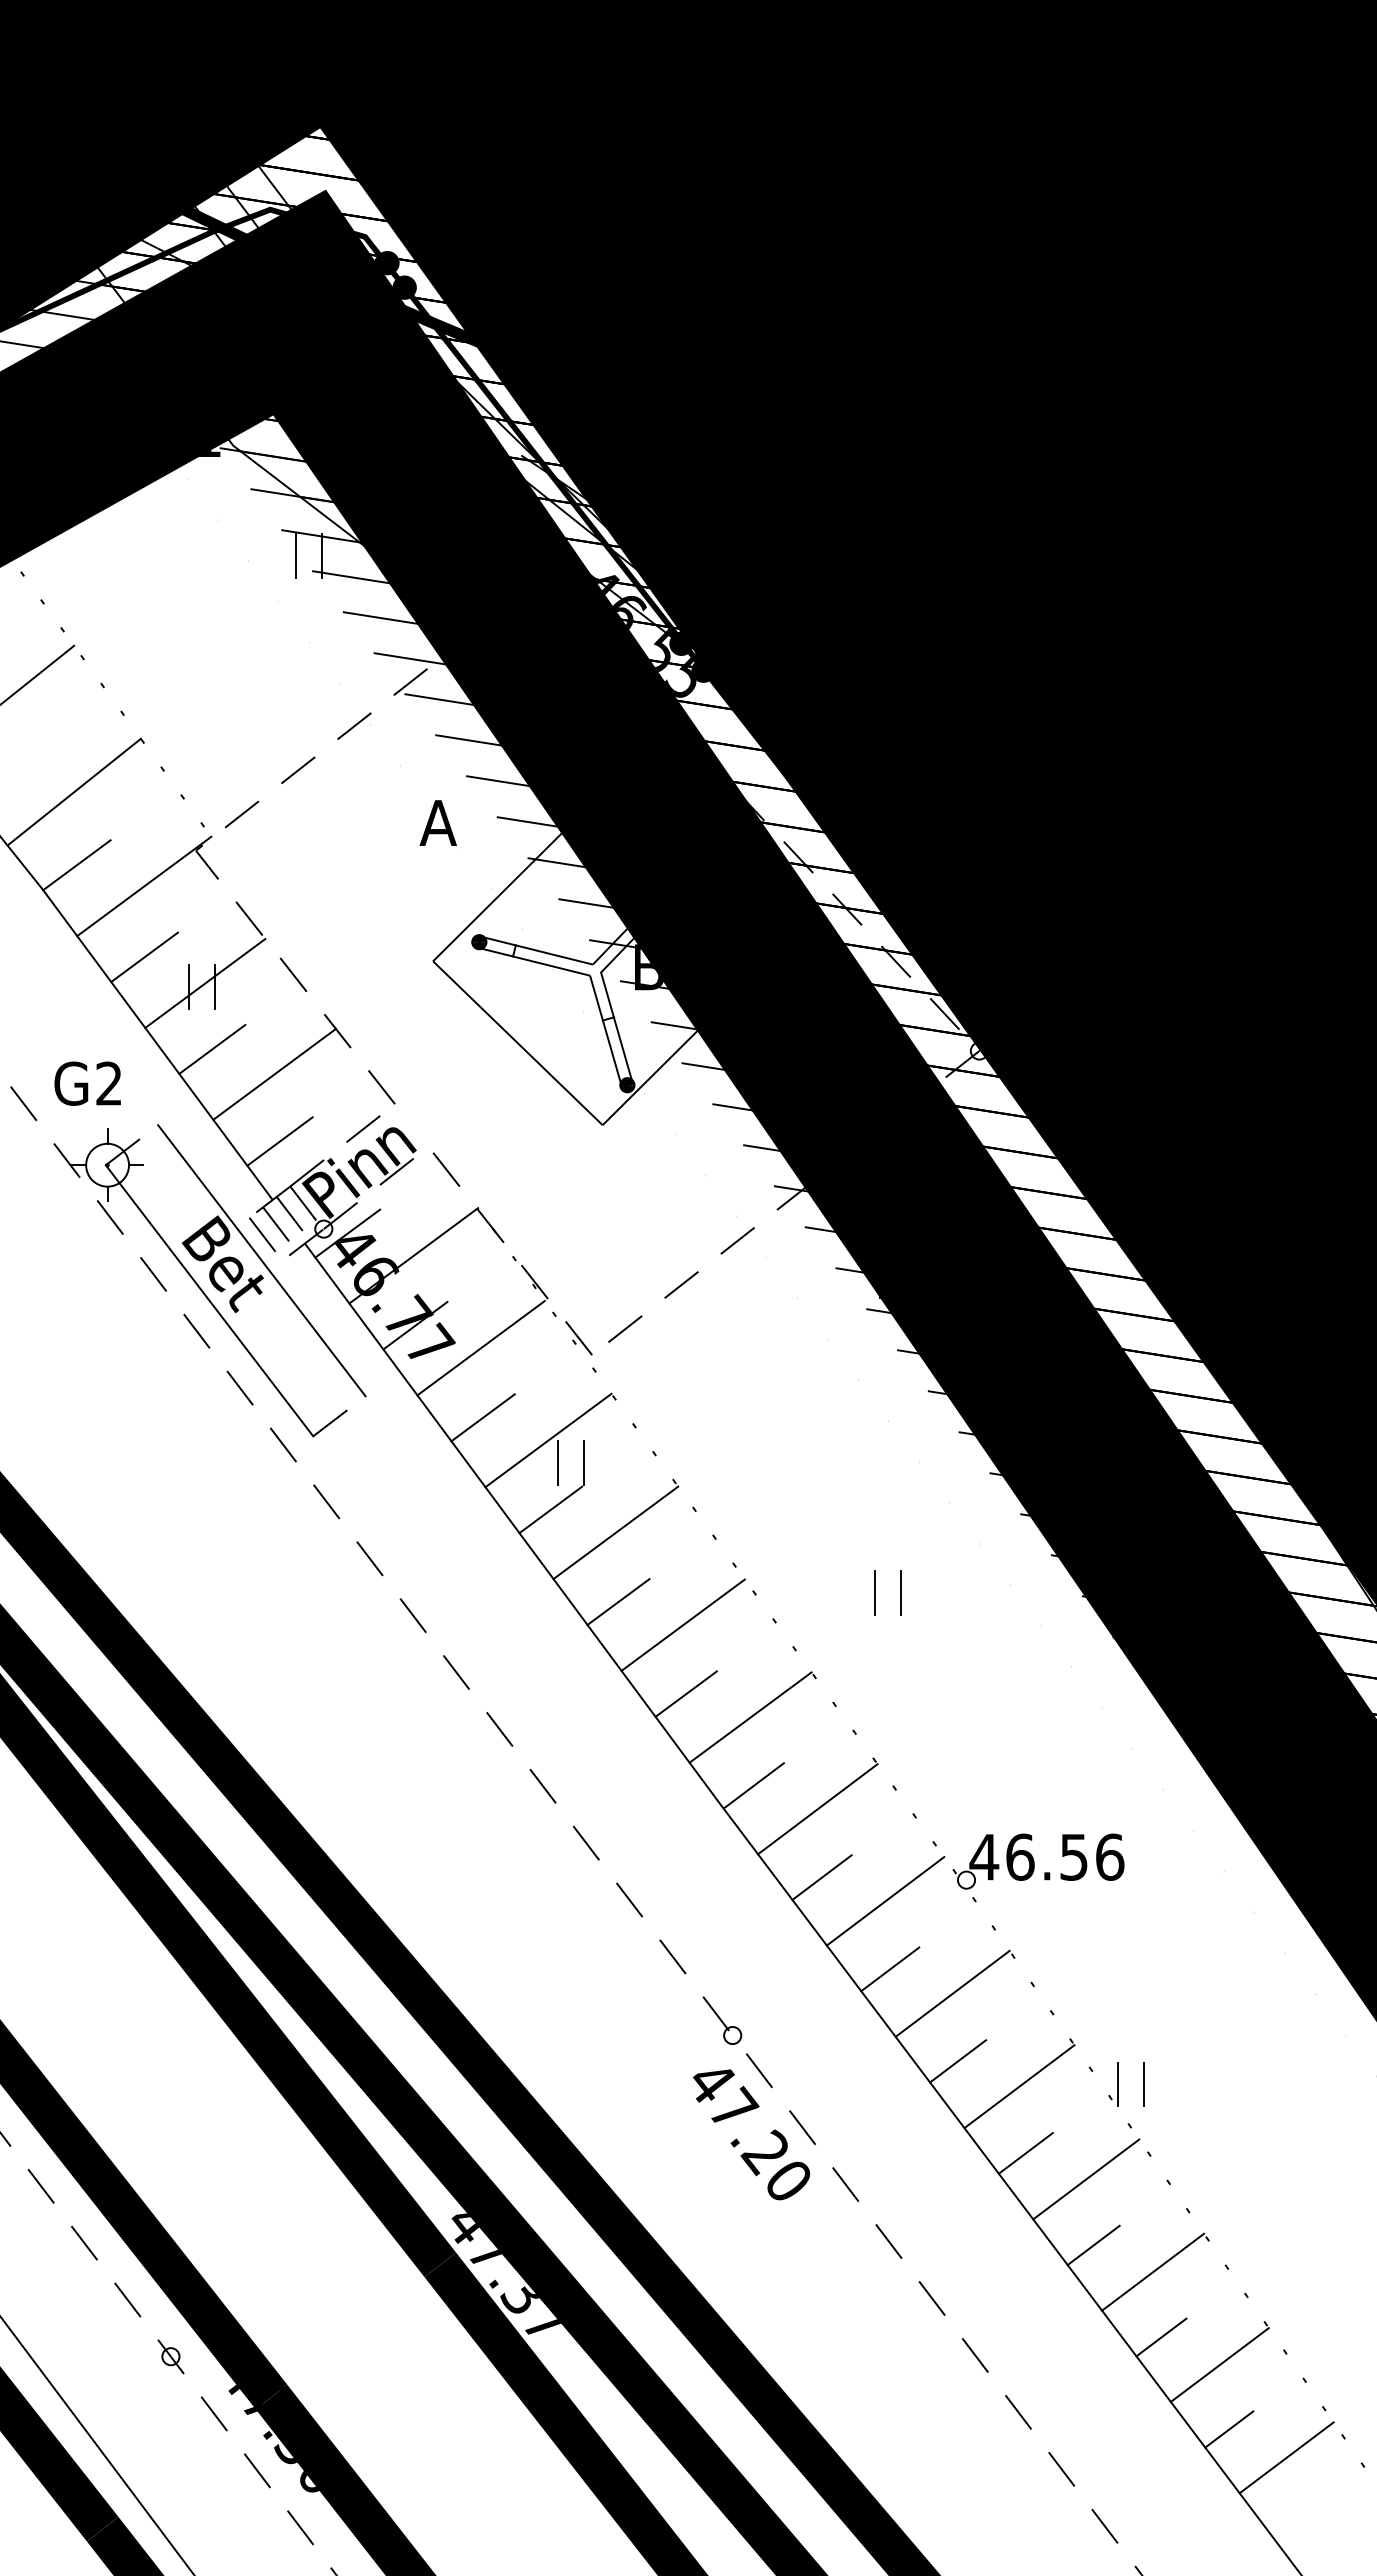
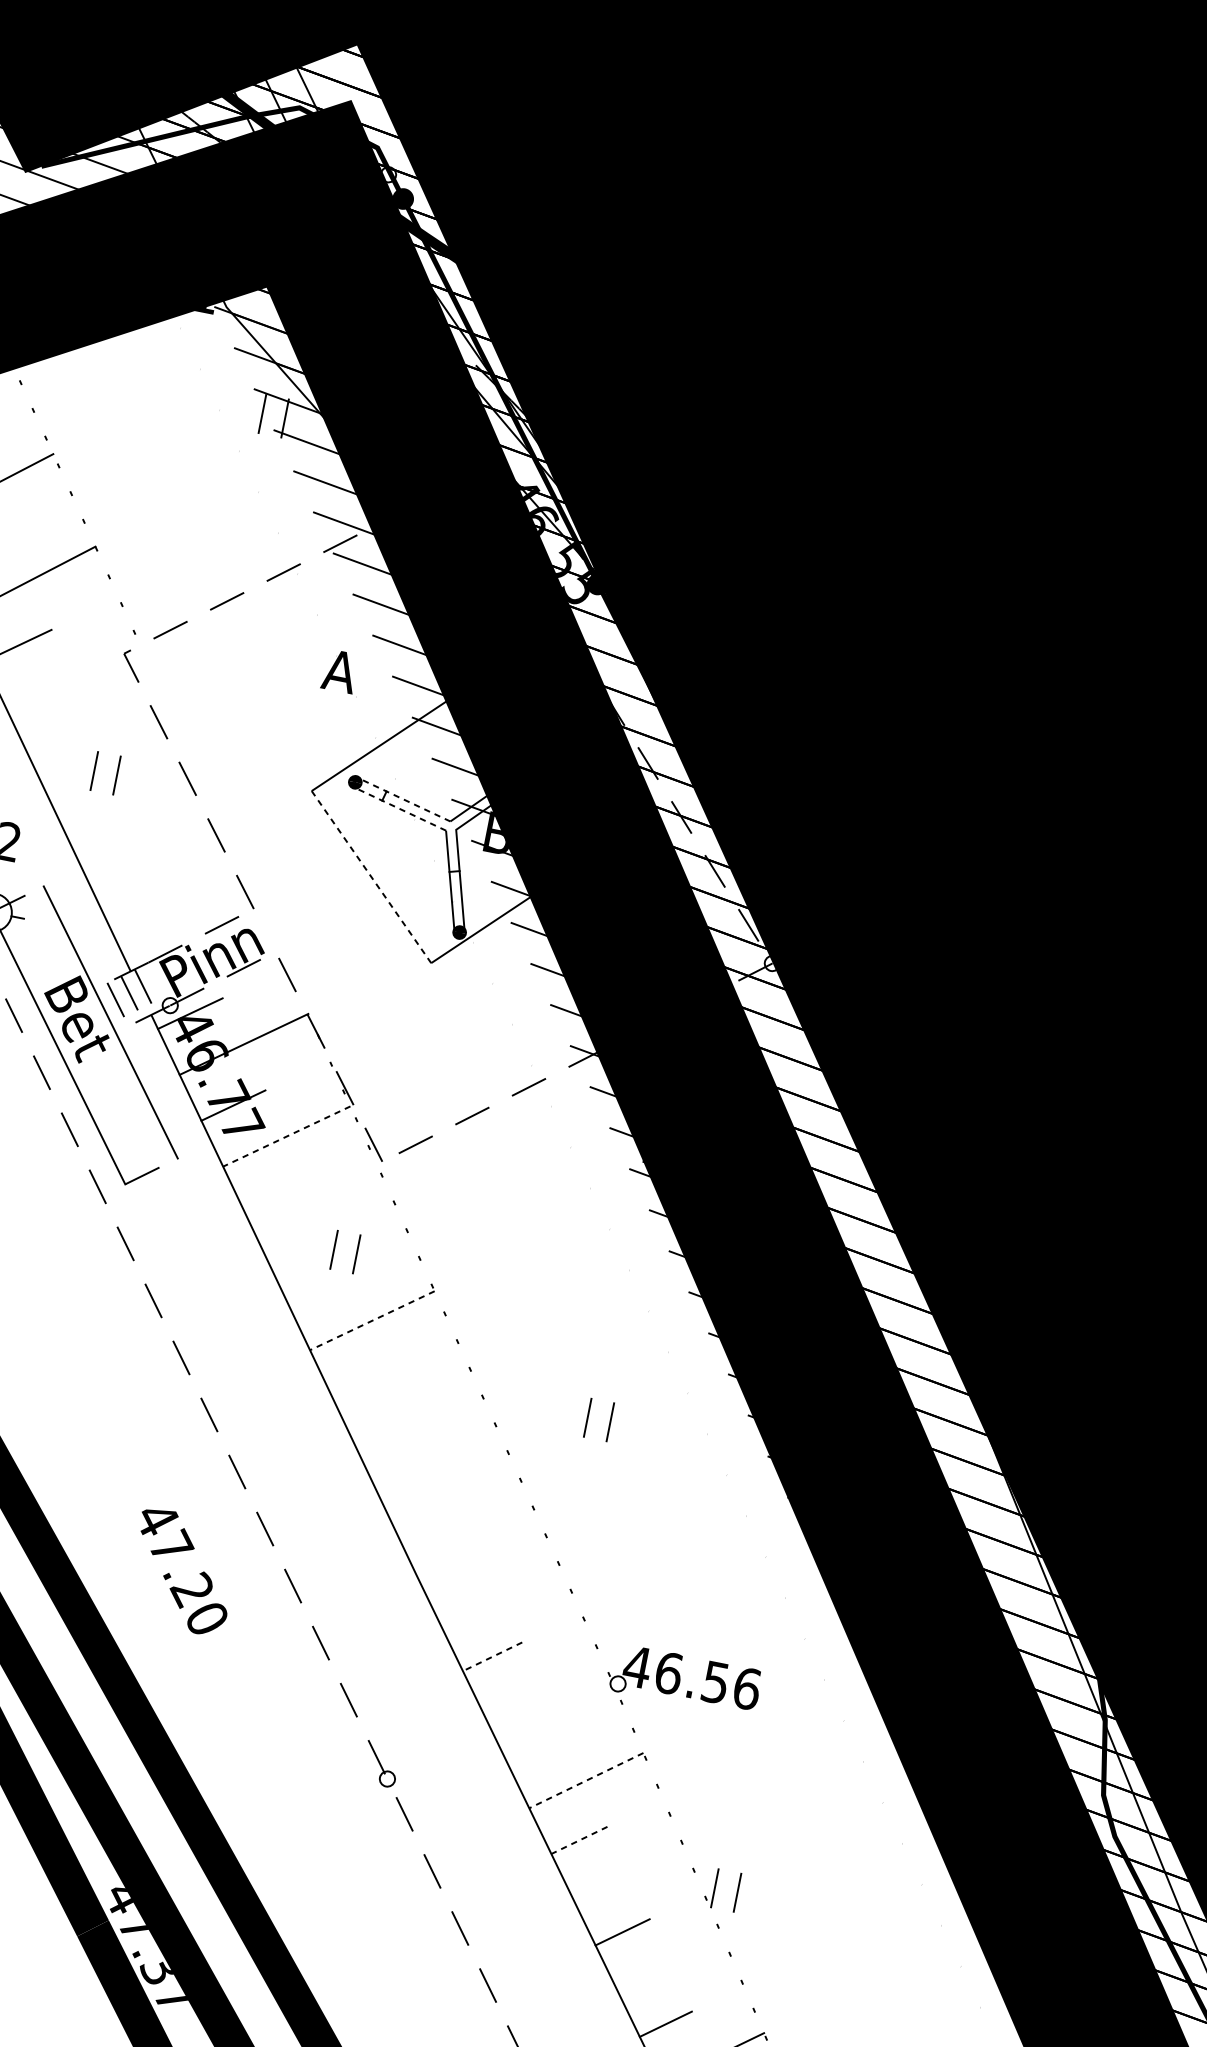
fill: (387, 262) -> (392, 174), removed
fill: (681, 643) -> (583, 556), removed
line: (144, 886) -> (73, 676), removed
line: (536, 950) -> (403, 799), solid -> dashed
line: (144, 957) -> (60, 737), removed
line: (534, 961) -> (400, 808), solid -> dashed
line: (205, 983) -> (109, 771), removed
line: (517, 1043) -> (371, 877), solid -> dashed
line: (212, 1048) -> (104, 828), removed
line: (274, 1073) -> (154, 861), removed
line: (279, 1141) -> (146, 921), removed
line: (306, 1207) -> (158, 983), removed
line: (480, 1348) -> (286, 1136), solid -> dashed
line: (482, 1417) -> (276, 1197), removed
line: (548, 1440) -> (329, 1228), removed
line: (550, 1509) -> (319, 1289), removed
line: (615, 1532) -> (372, 1320), solid -> dashed
line: (618, 1601) -> (362, 1381), removed
line: (682, 1624) -> (414, 1412), removed
line: (685, 1693) -> (405, 1472), removed
line: (750, 1717) -> (457, 1504), removed
line: (753, 1785) -> (448, 1564), removed
line: (817, 1809) -> (500, 1596), removed
line: (821, 1877) -> (492, 1656), solid -> dashed
line: (885, 1901) -> (543, 1688), removed
line: (890, 1969) -> (536, 1748), removed
line: (952, 1994) -> (586, 1781), solid -> dashed
line: (957, 2061) -> (578, 1840), solid -> dashed
line: (1019, 2086) -> (628, 1872), removed
text: (751, 2134) -> (182, 1571), moved
line: (1086, 2179) -> (670, 1965), removed

